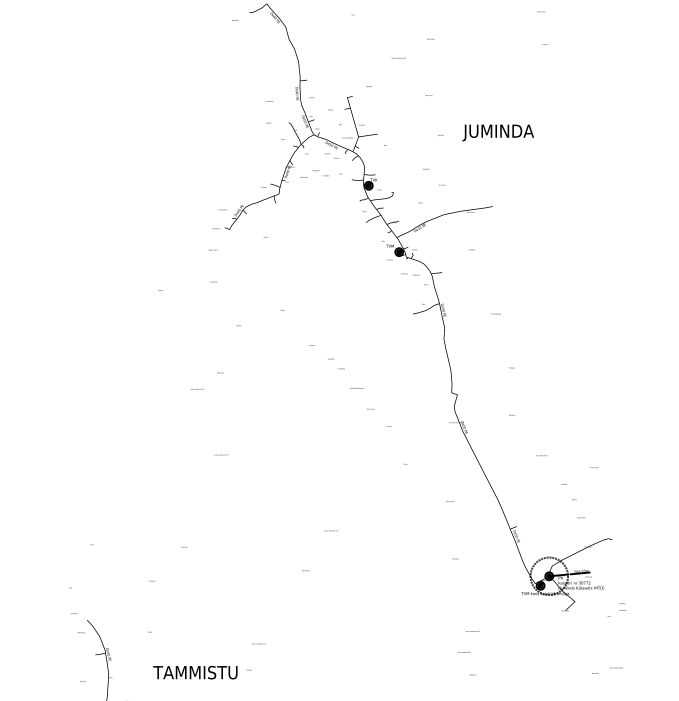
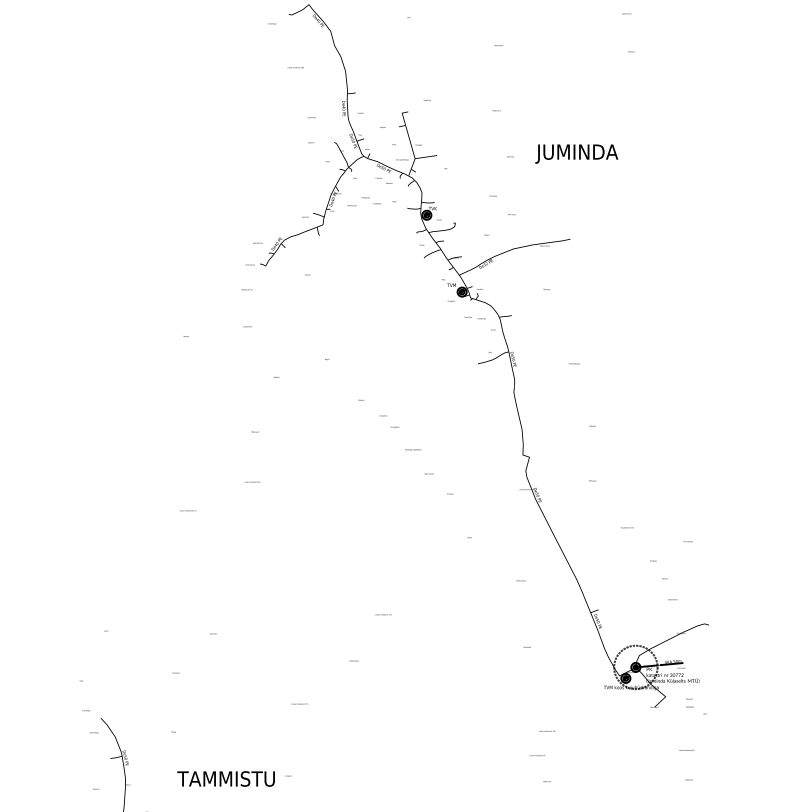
text: (398, 57) -> (295, 66), moved
text: (196, 389) -> (251, 482), moved
text: (221, 454) -> (188, 510), moved
text: (622, 606) -> (689, 702), moved
text: (258, 643) -> (299, 703), moved
text: (616, 667) -> (687, 749), moved

